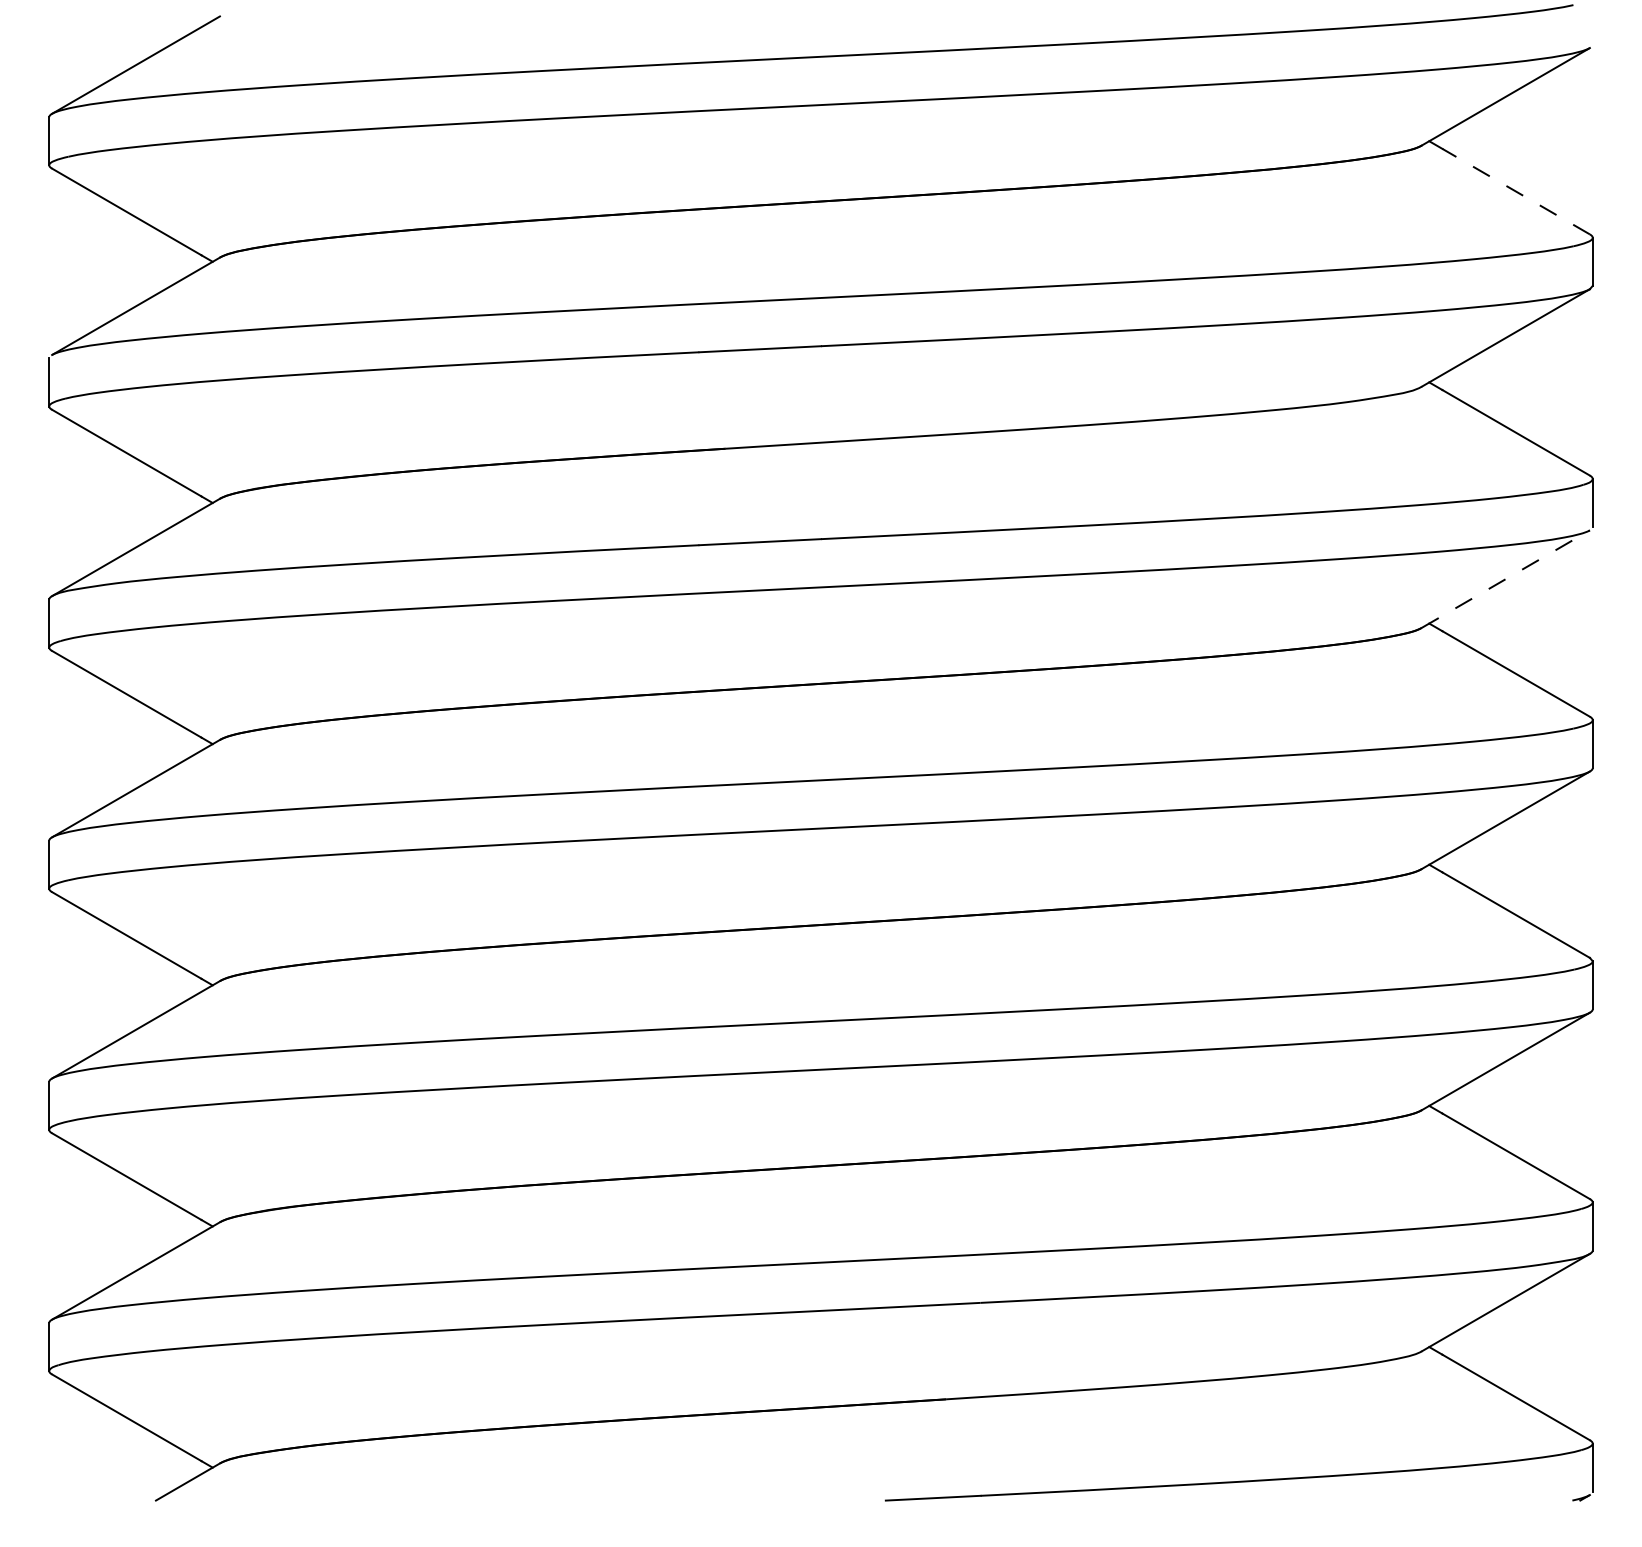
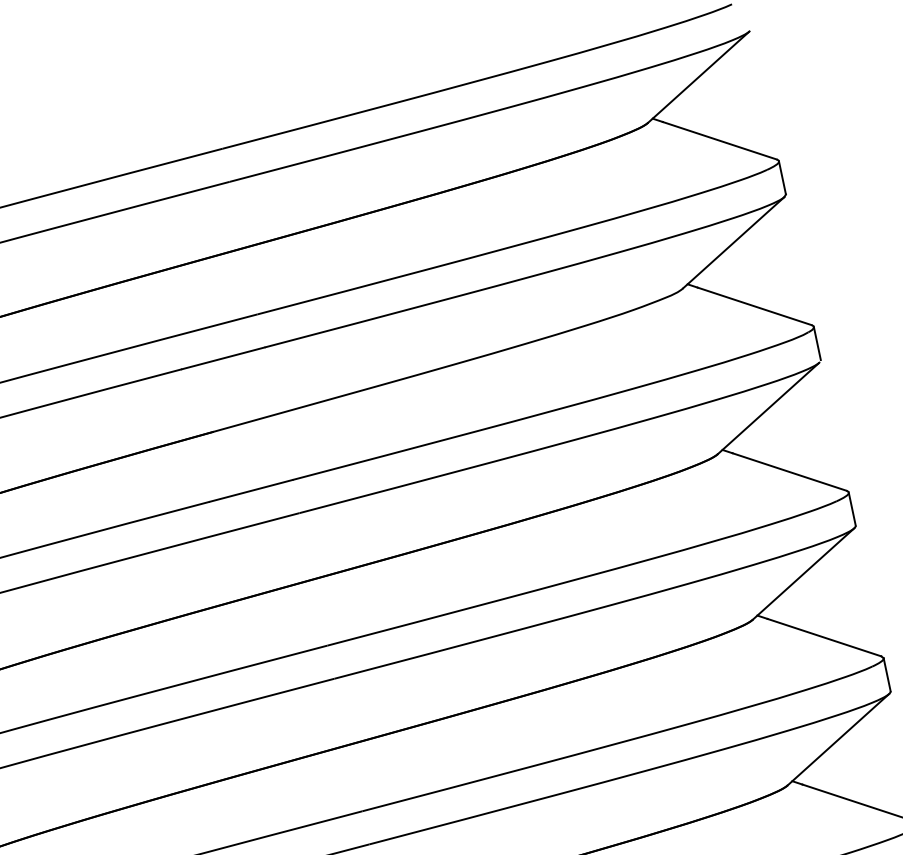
line: (1515, 191) -> (719, 140), dashed -> solid
line: (1506, 578) -> (769, 407), dashed -> solid

